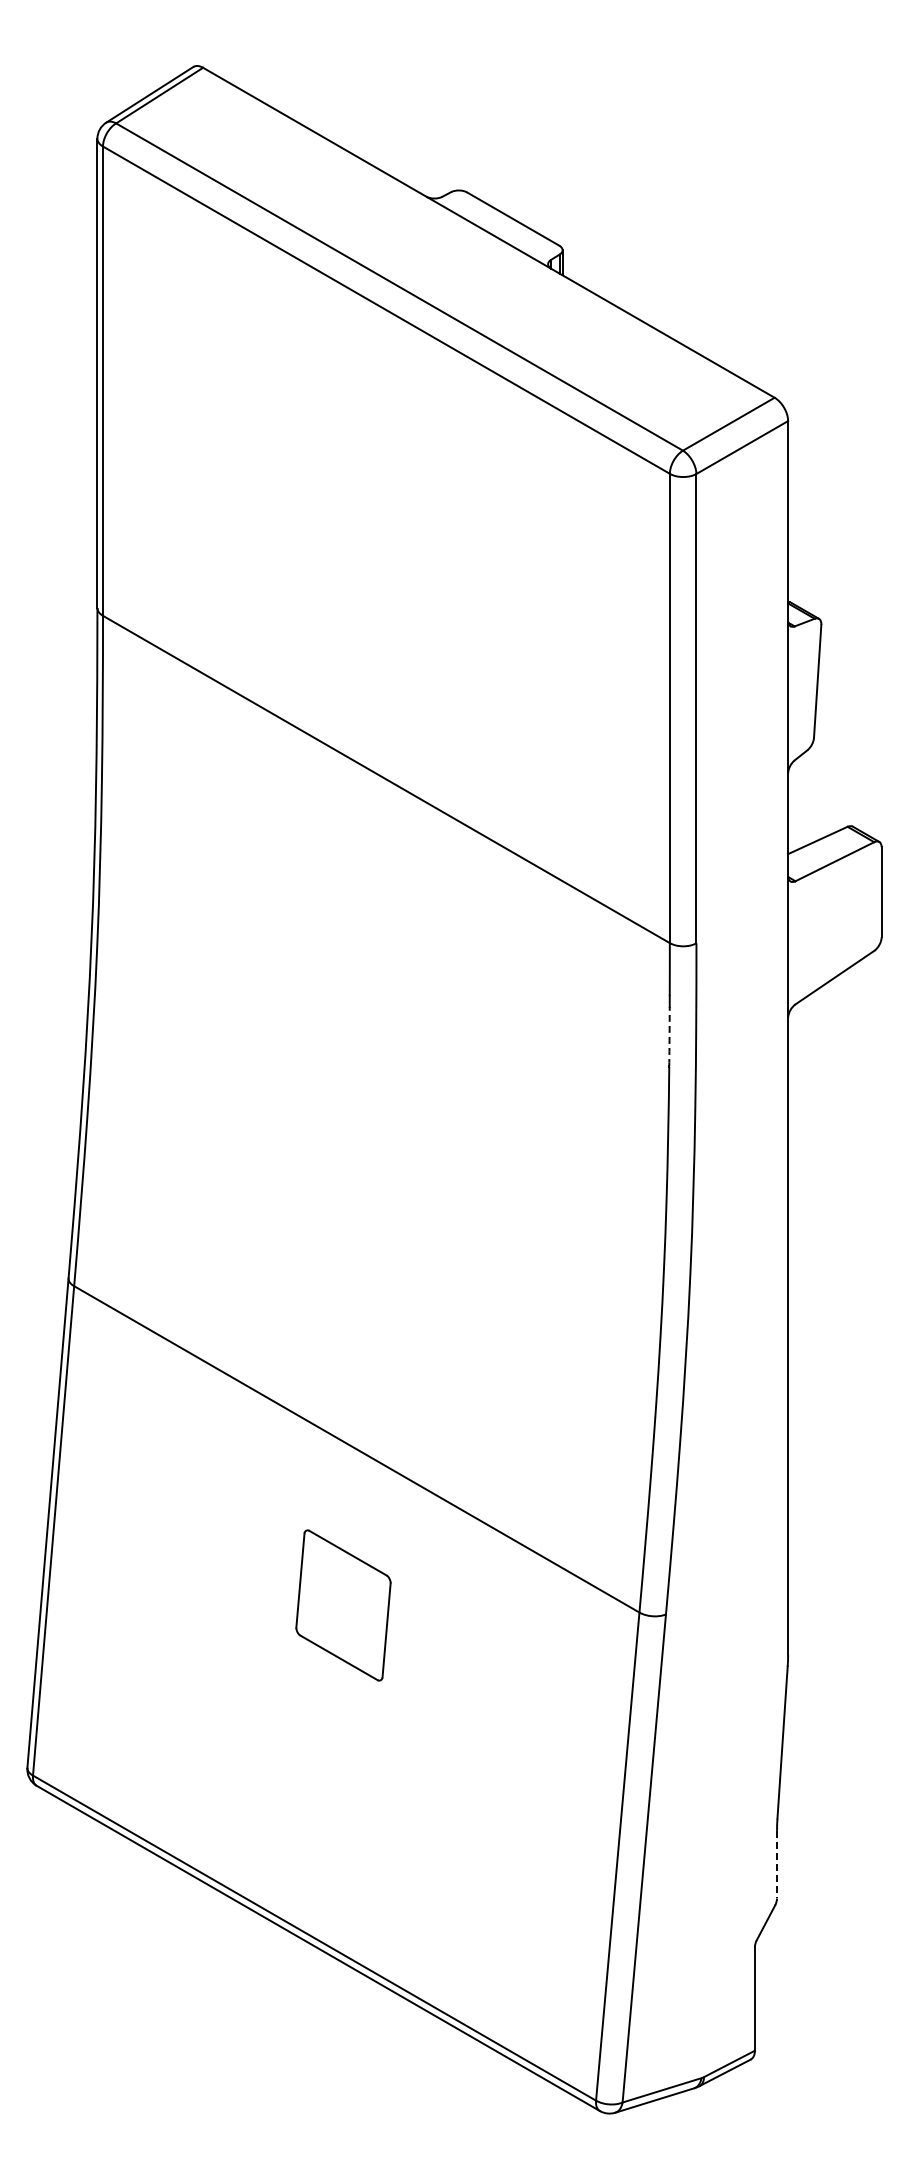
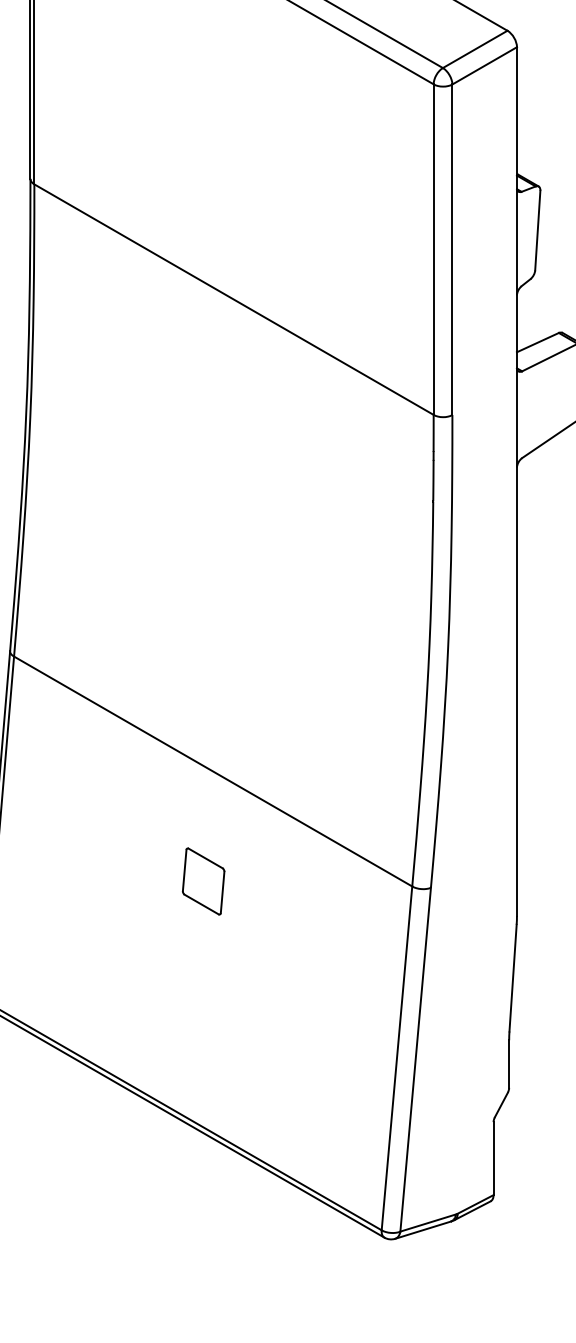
arc: (669, 1036) -> (433, 480), dashed -> solid
part: (342, 1605) -> (203, 881), size x0.62
line: (777, 1864) -> (509, 1063), dashed -> solid

